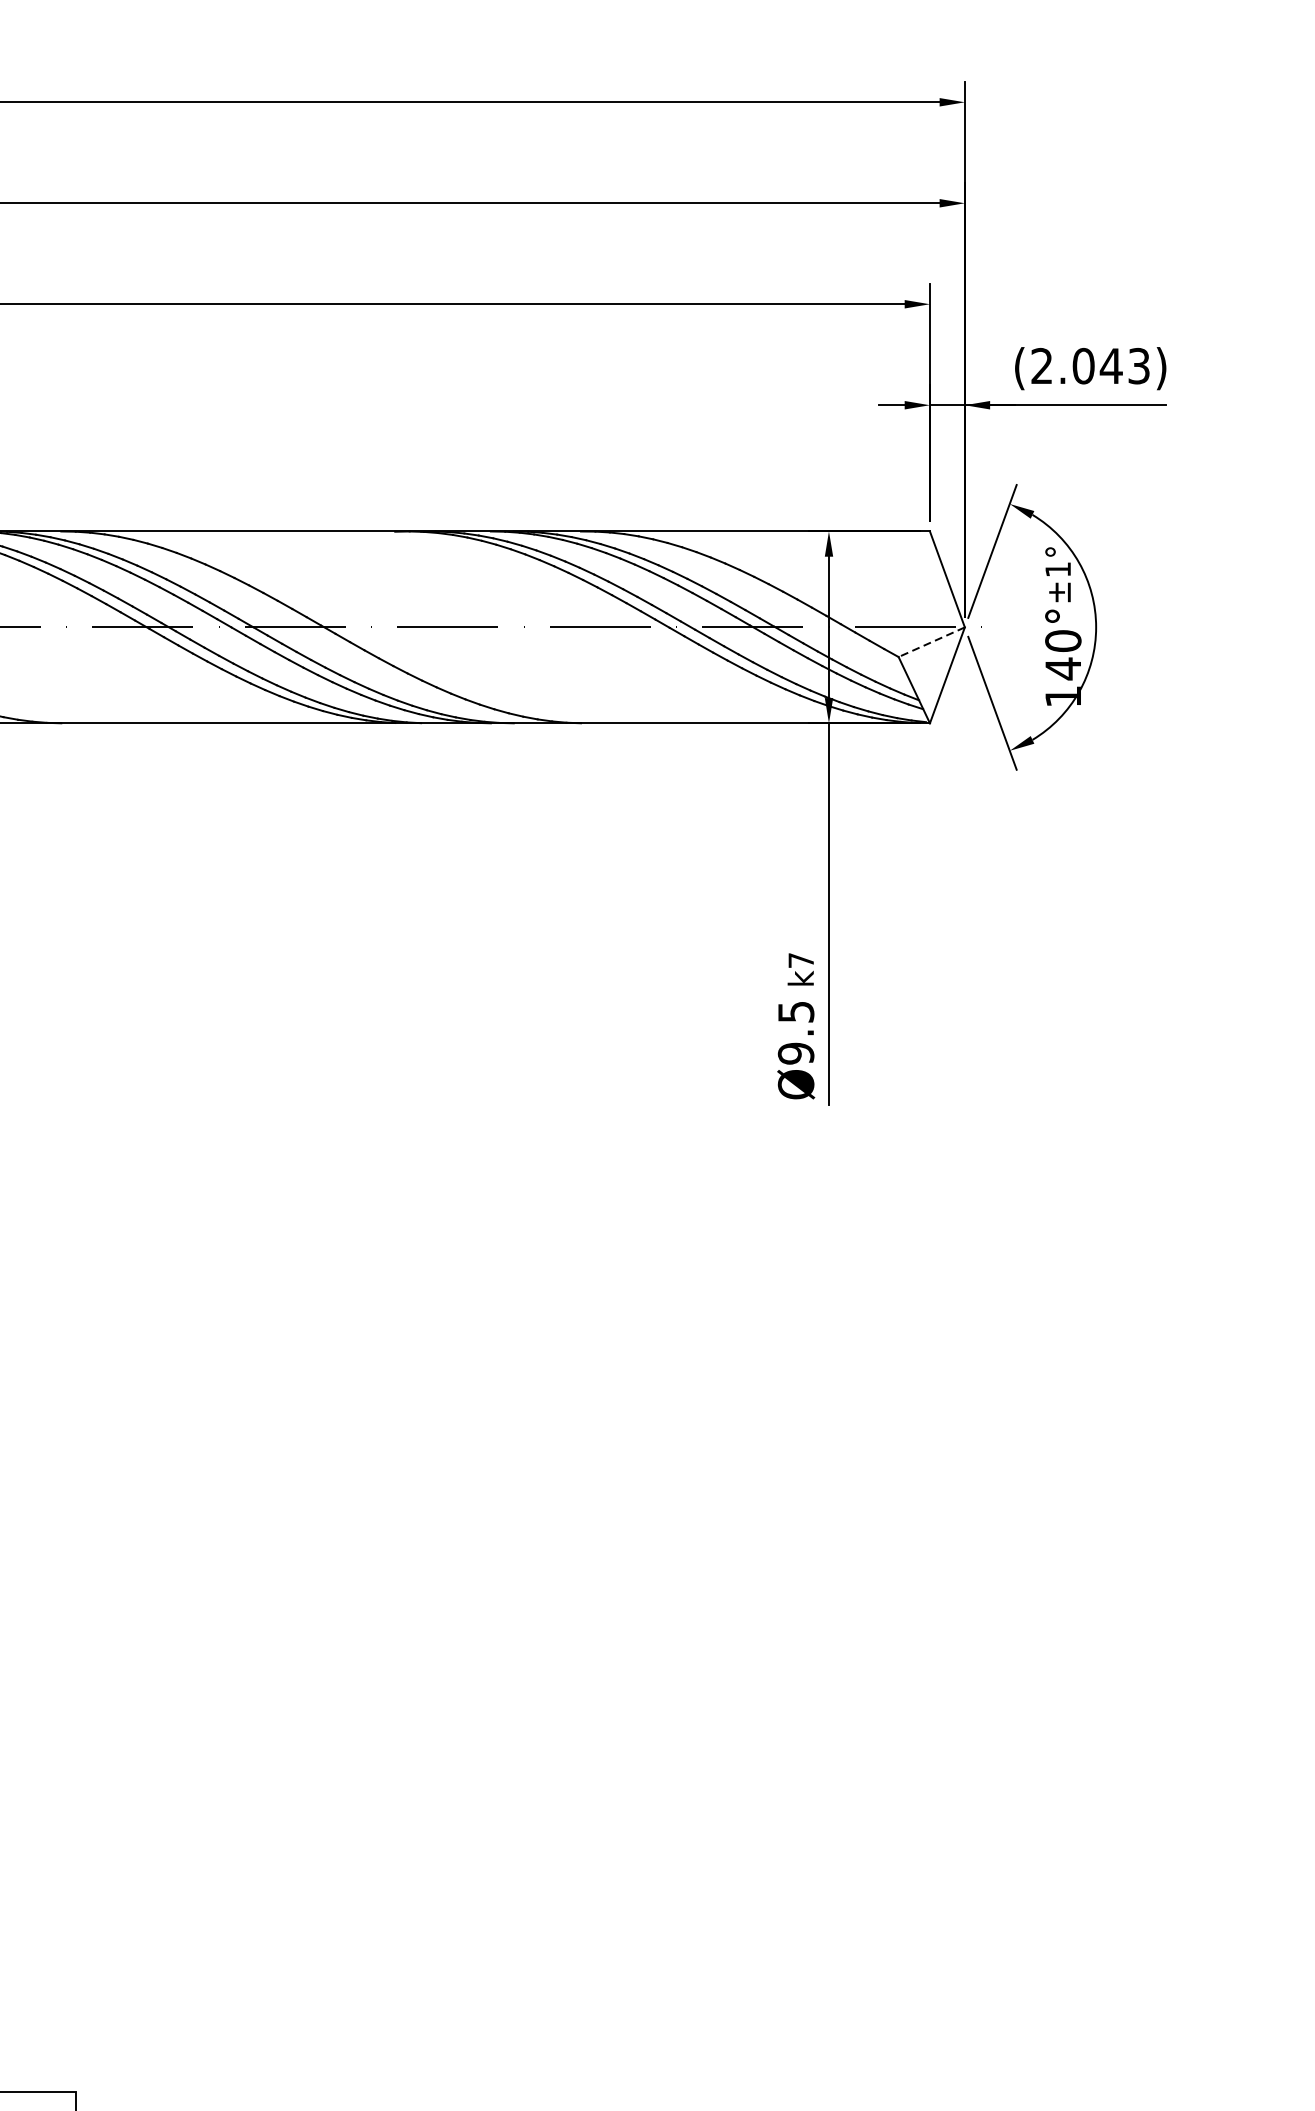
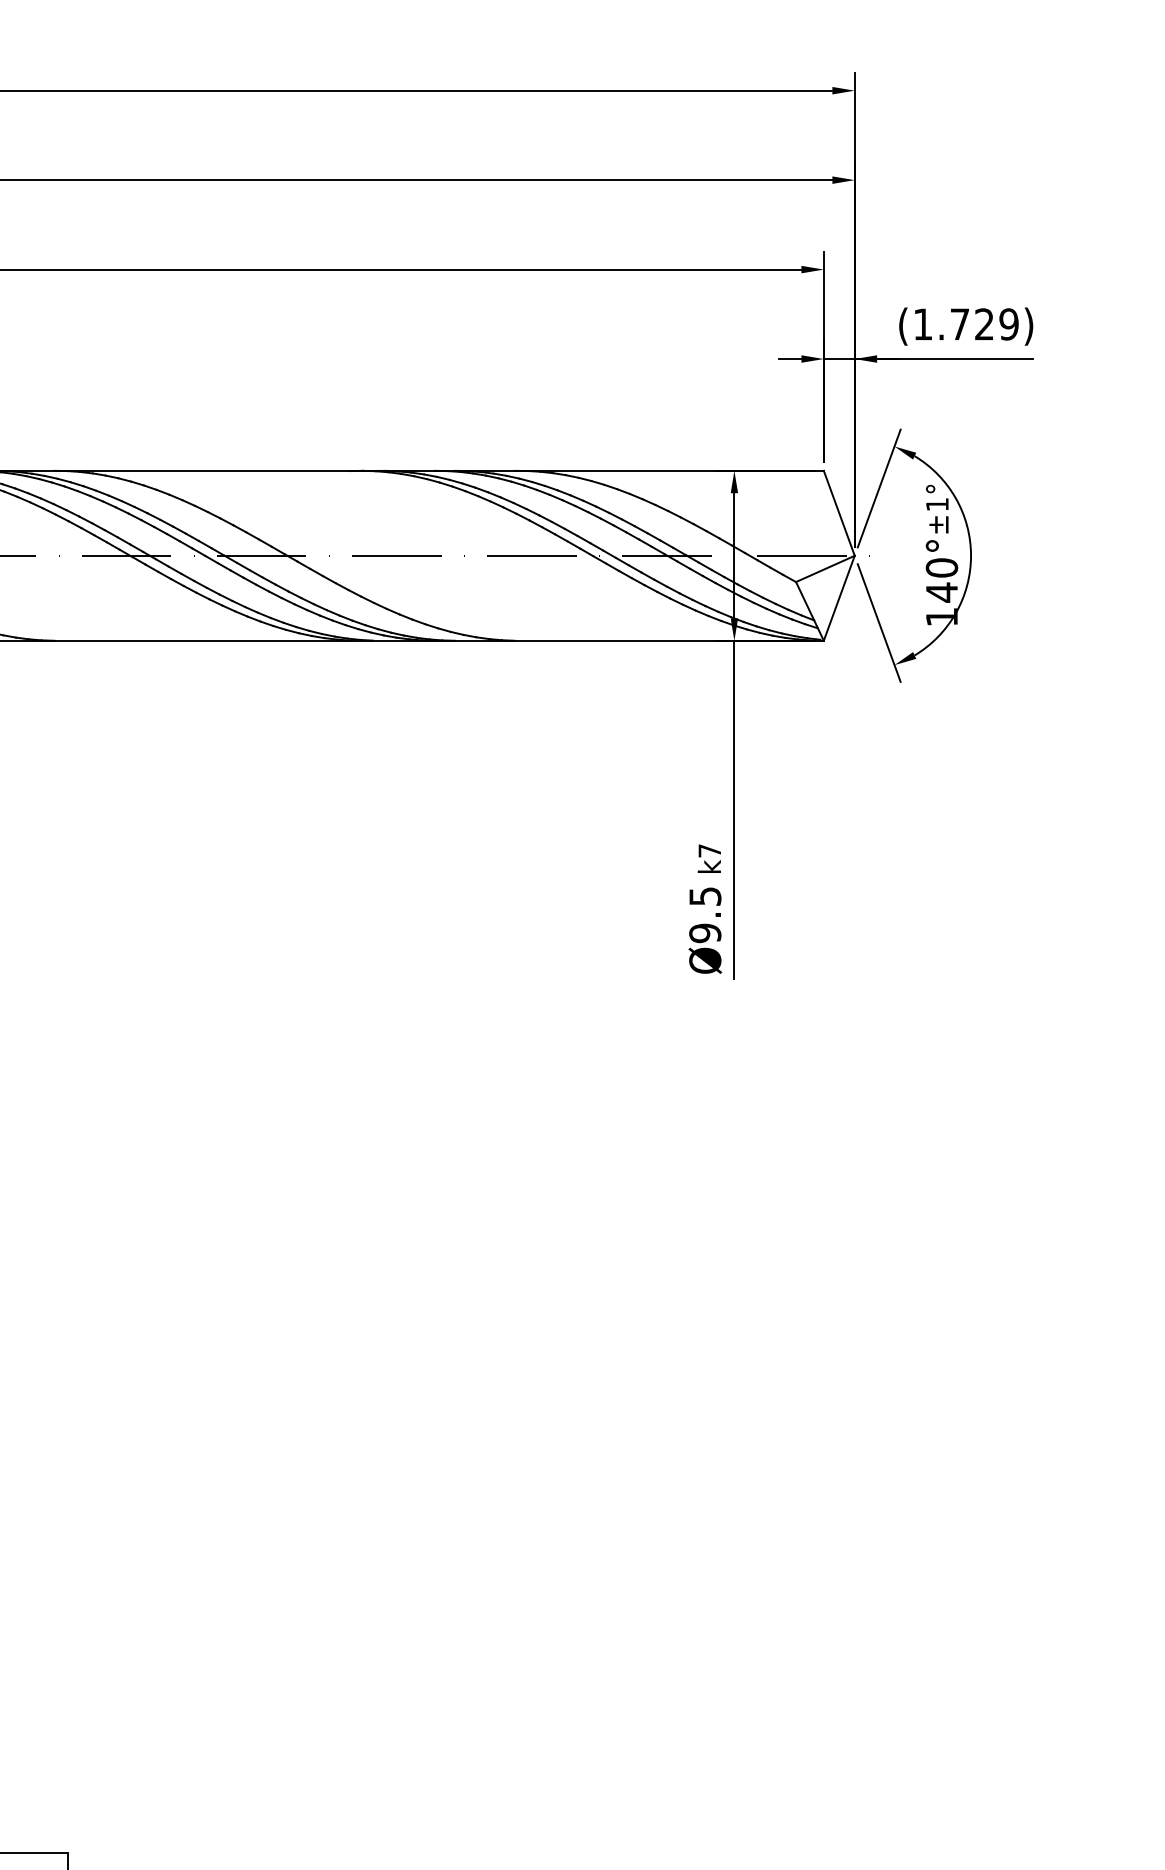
text: (1089, 366) -> (965, 324), (2.043) -> (1.729)
line: (930, 642) -> (824, 569), dashed -> solid

